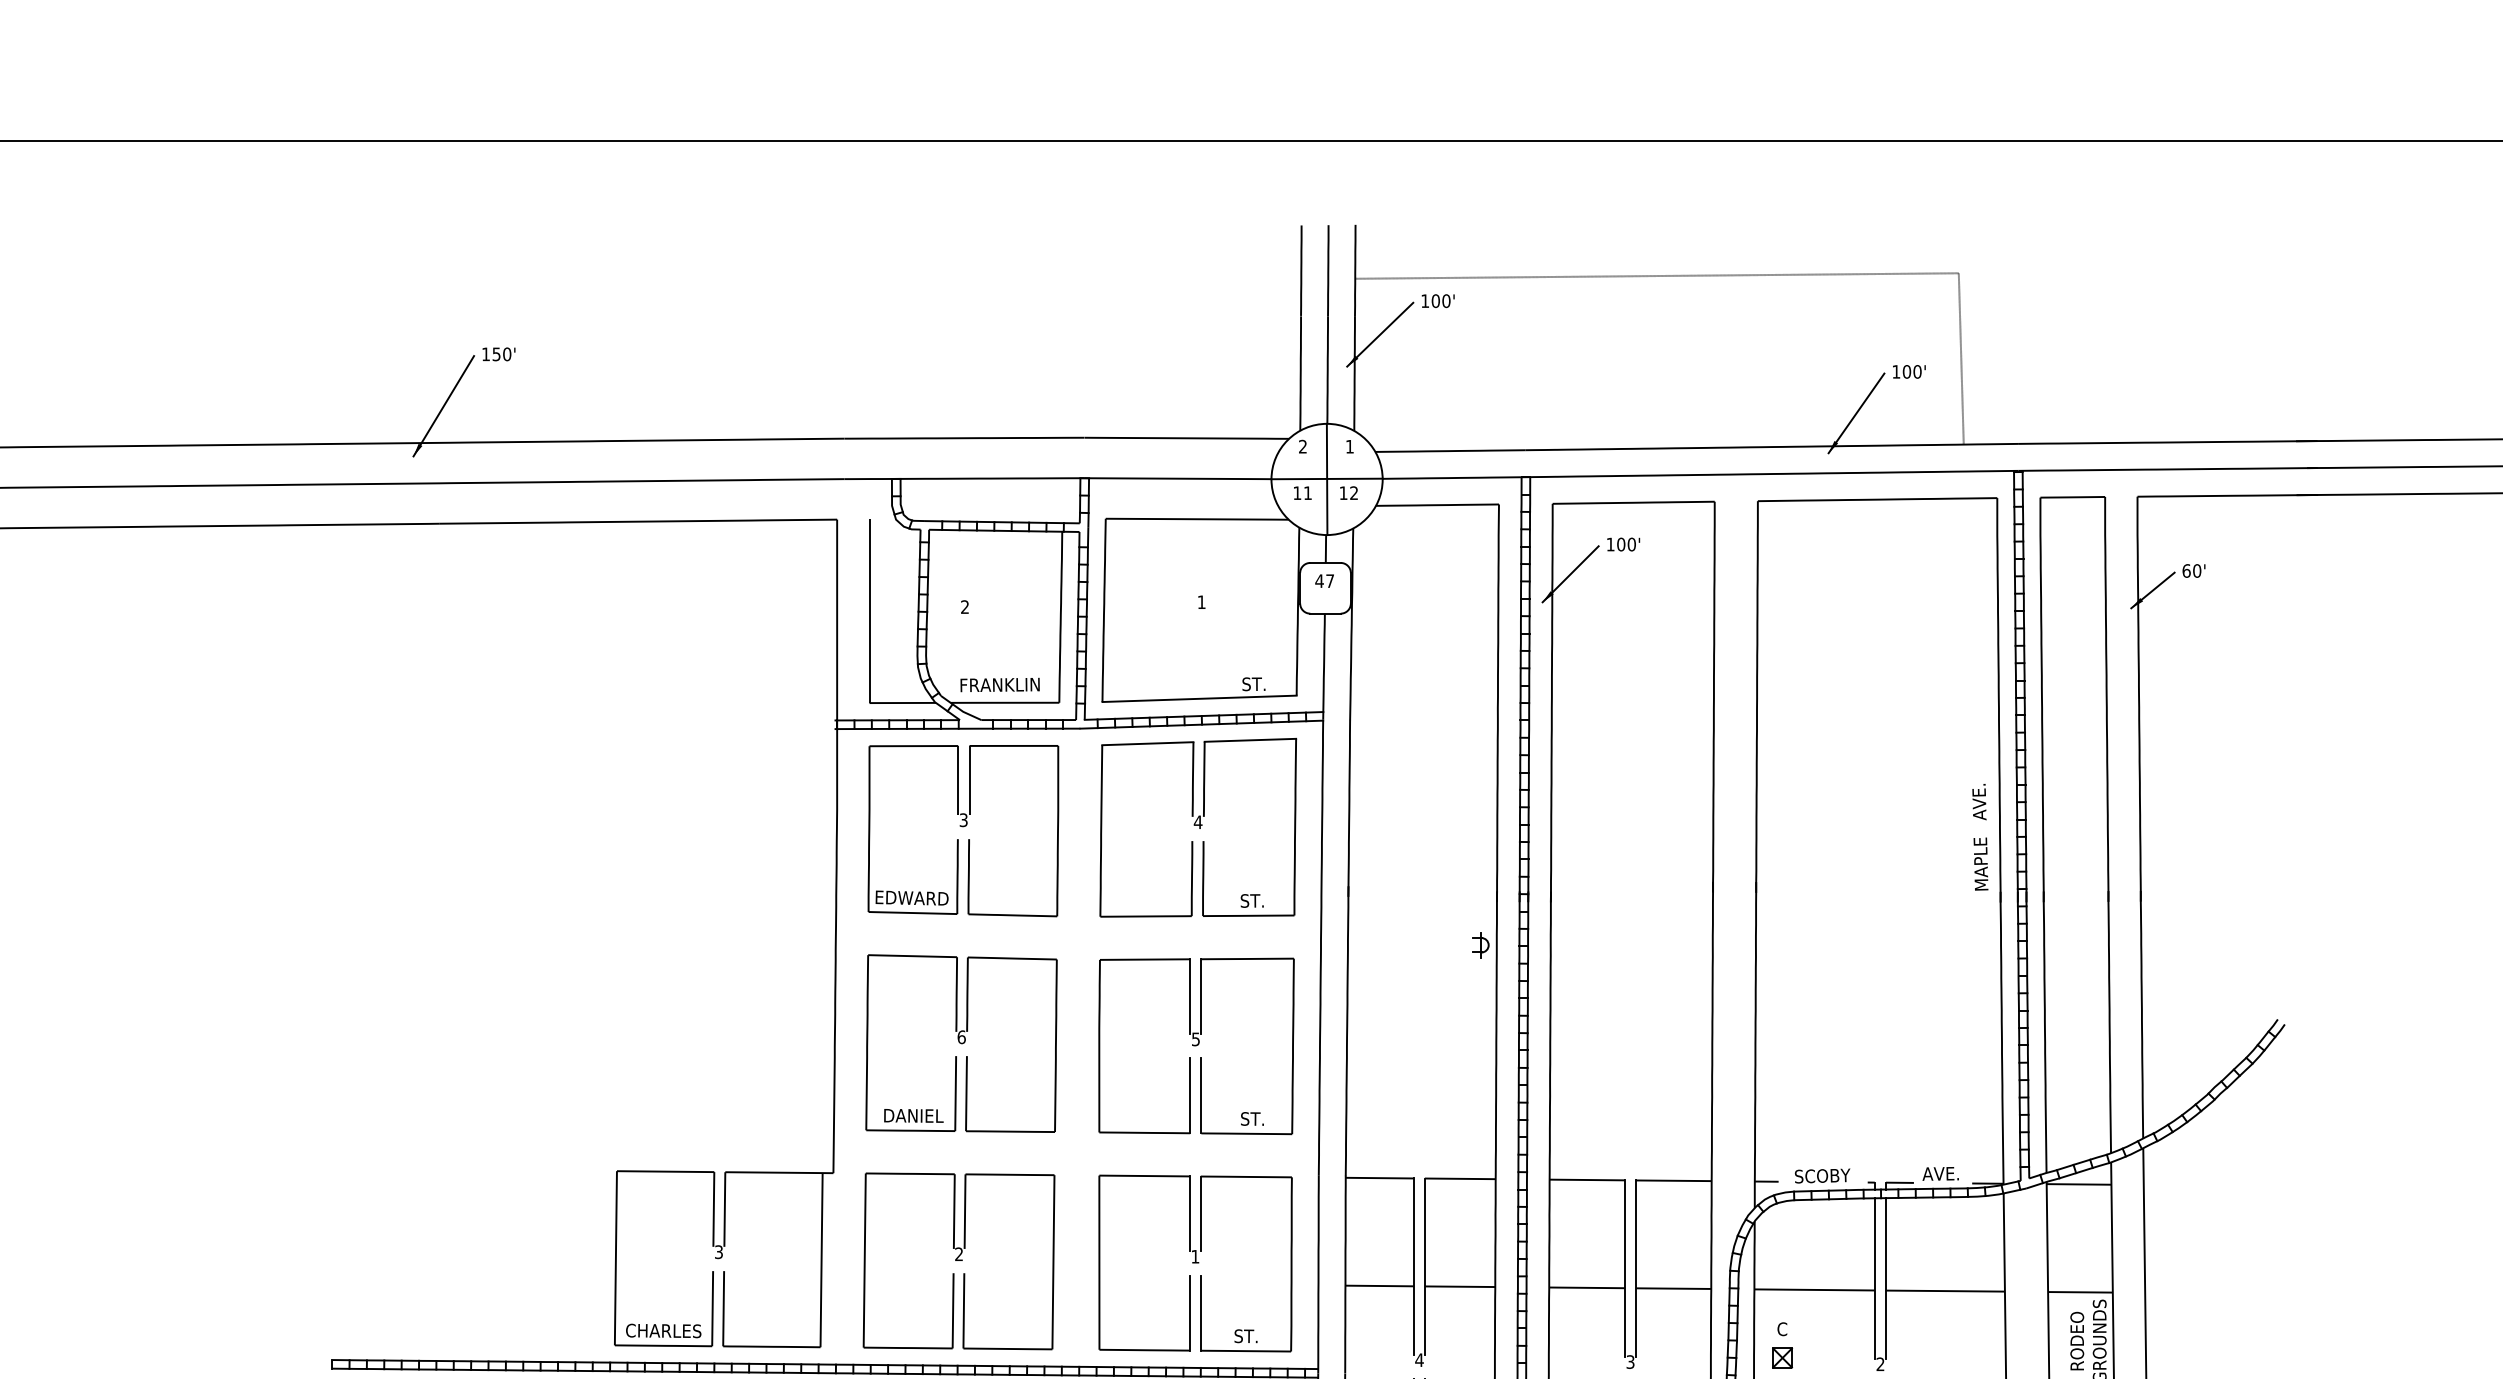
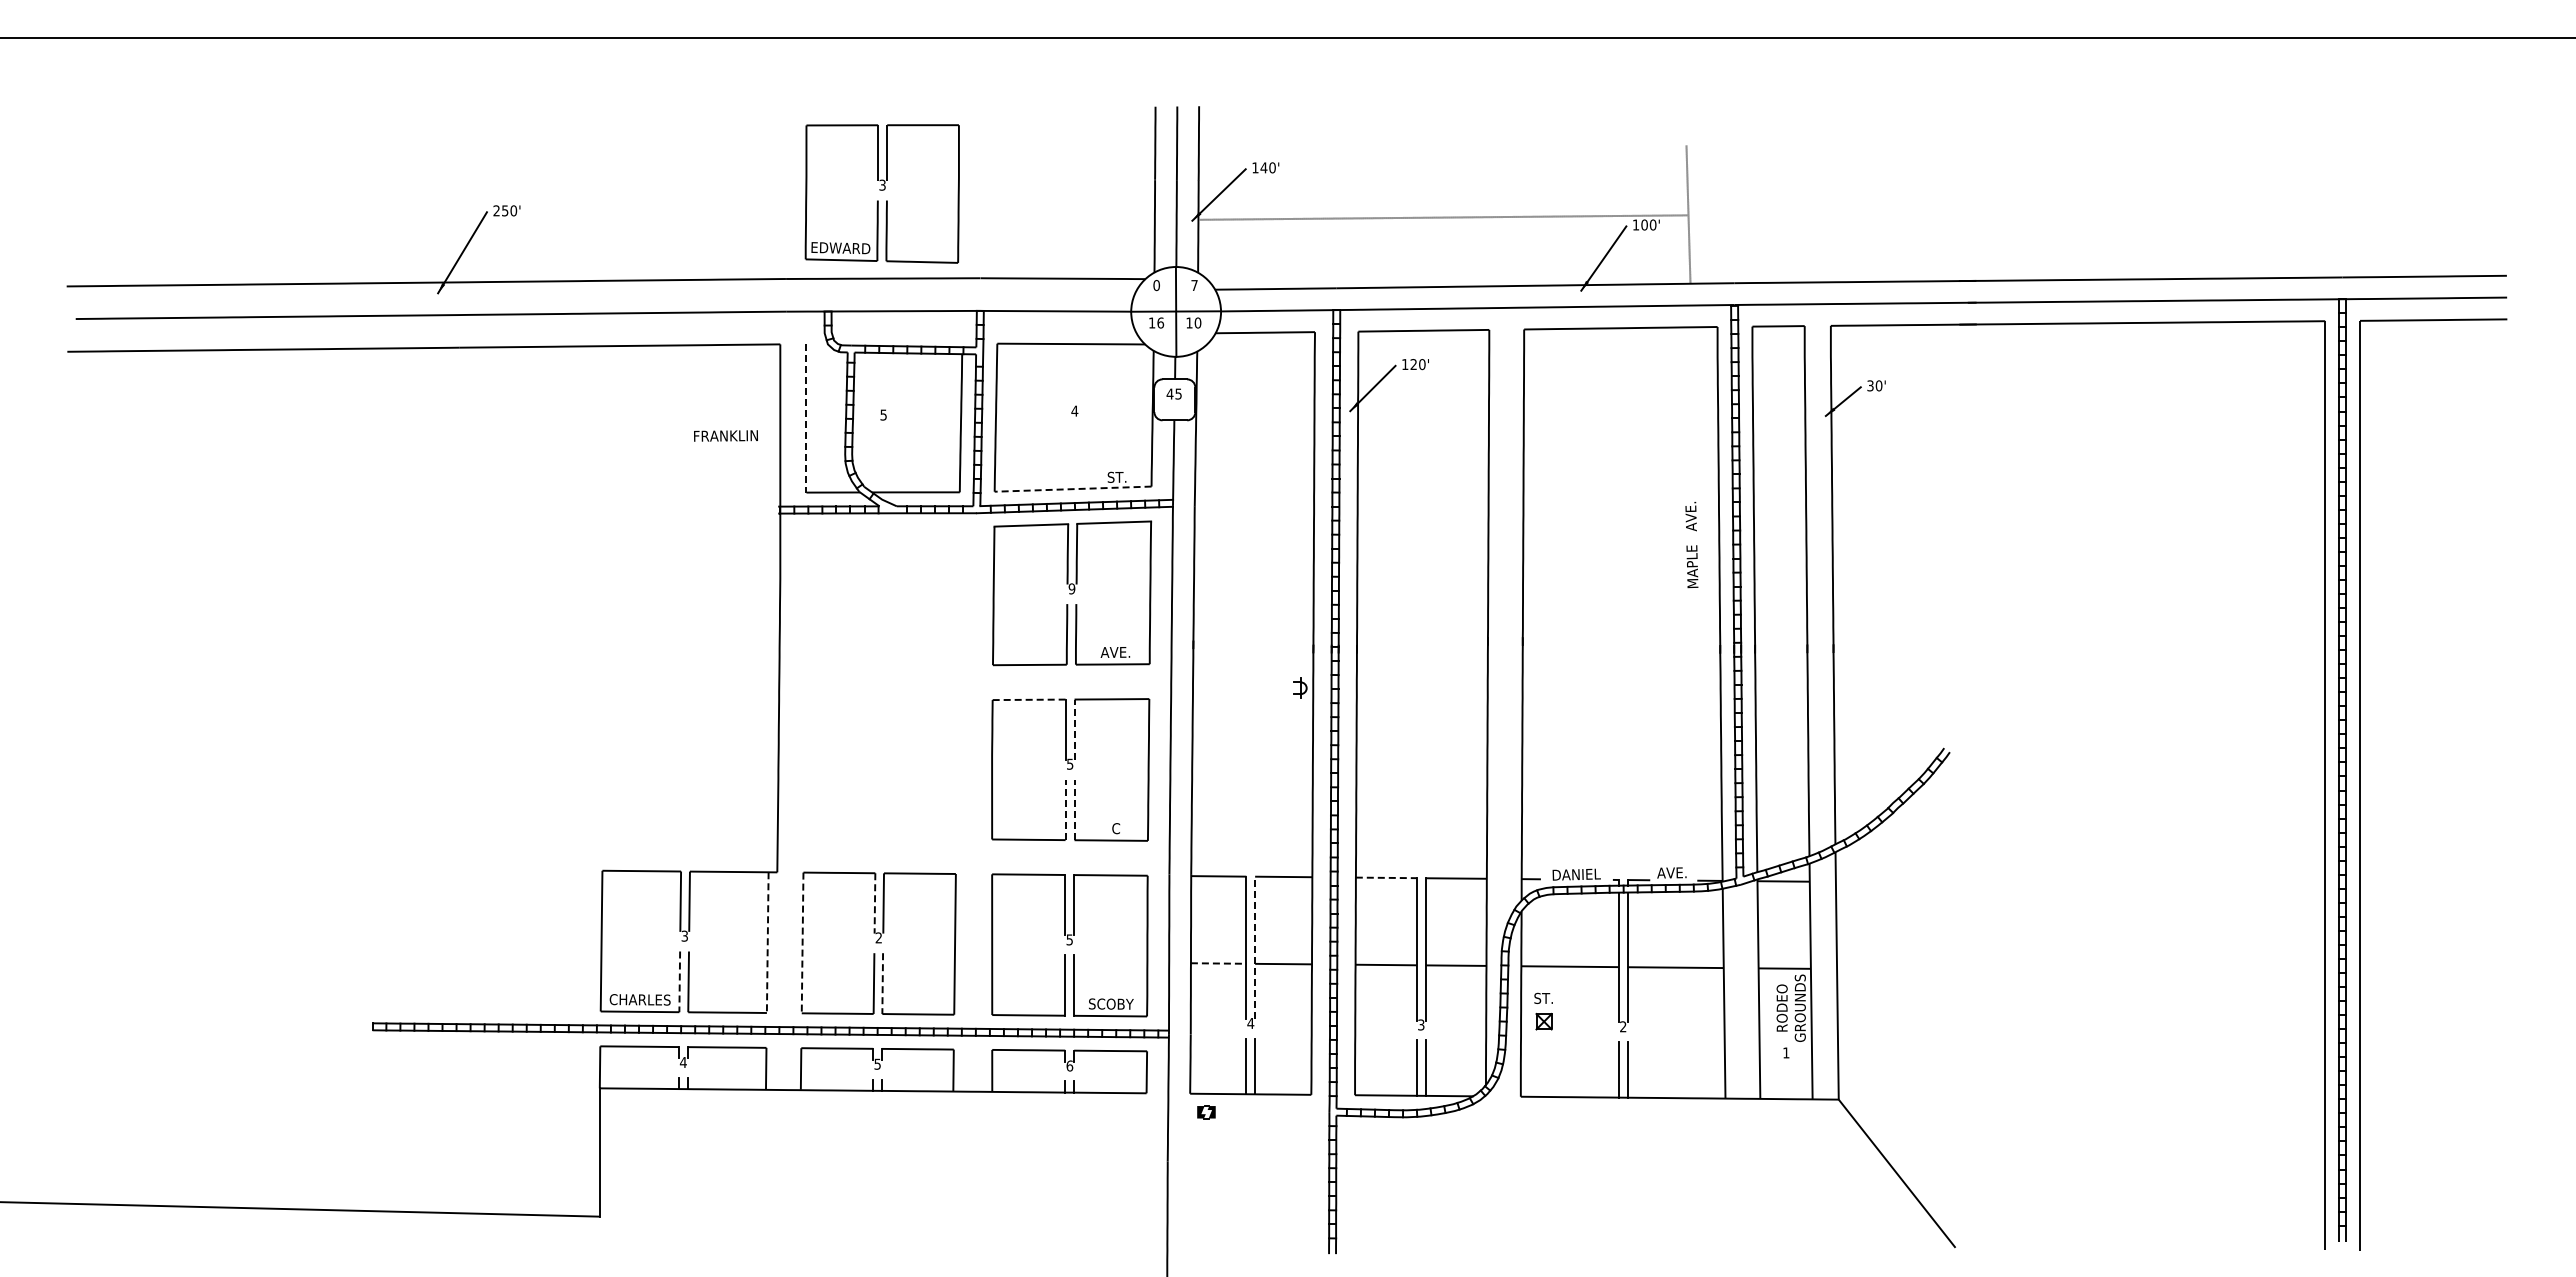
line: (1656, 275) -> (1443, 217), moved
text: (1435, 300) -> (1263, 167), 100' -> 140'
text: (485, 353) -> (496, 210), 150' -> 250'
text: (1302, 446) -> (1156, 285), 2 -> 0
text: (1349, 446) -> (1194, 285), 1 -> 7
text: (1307, 492) -> (1160, 322), 11 -> 16
text: (1353, 492) -> (1197, 322), 12 -> 10
text: (1620, 544) -> (1413, 364), 100' -> 120'
text: (2186, 570) -> (1870, 385), 60' -> 30'
text: (1330, 580) -> (1178, 393), 47 -> 45
text: (1201, 601) -> (1074, 410), 1 -> 4
text: (964, 606) -> (883, 414), 2 -> 5
line: (869, 611) -> (806, 418), solid -> dashed
text: (999, 684) -> (725, 435), moved
line: (1198, 699) -> (1072, 489), solid -> dashed
text: (1197, 821) -> (1071, 588), 4 -> 9
part: (962, 830) -> (881, 193), moved
text: (1979, 837) -> (1691, 545), moved
text: (1252, 901) -> (1115, 652), ST. -> AVE.
line: (1146, 959) -> (1030, 699), solid -> dashed
line: (1201, 996) -> (1074, 729), solid -> dashed
part: (961, 1043) -> (880, 767), removed
line: (1190, 1095) -> (1065, 809), solid -> dashed
line: (1201, 1095) -> (1074, 809), solid -> dashed
text: (1252, 1118) -> (1115, 828), ST. -> C
text: (1822, 1175) -> (1576, 874), SCOBY -> DANIEL
line: (1587, 1179) -> (1386, 877), solid -> dashed
line: (953, 1211) -> (874, 903), solid -> dashed
text: (1195, 1256) -> (1069, 939), 1 -> 5
line: (821, 1261) -> (767, 943), solid -> dashed
line: (864, 1261) -> (802, 943), solid -> dashed
line: (1425, 1266) -> (1255, 947), solid -> dashed
line: (1379, 1285) -> (1218, 963), solid -> dashed
line: (712, 1309) -> (679, 982), solid -> dashed
line: (963, 1311) -> (882, 984), solid -> dashed
text: (1781, 1329) -> (1543, 998), C -> ST.
text: (1245, 1335) -> (1110, 1003), ST. -> SCOBY

